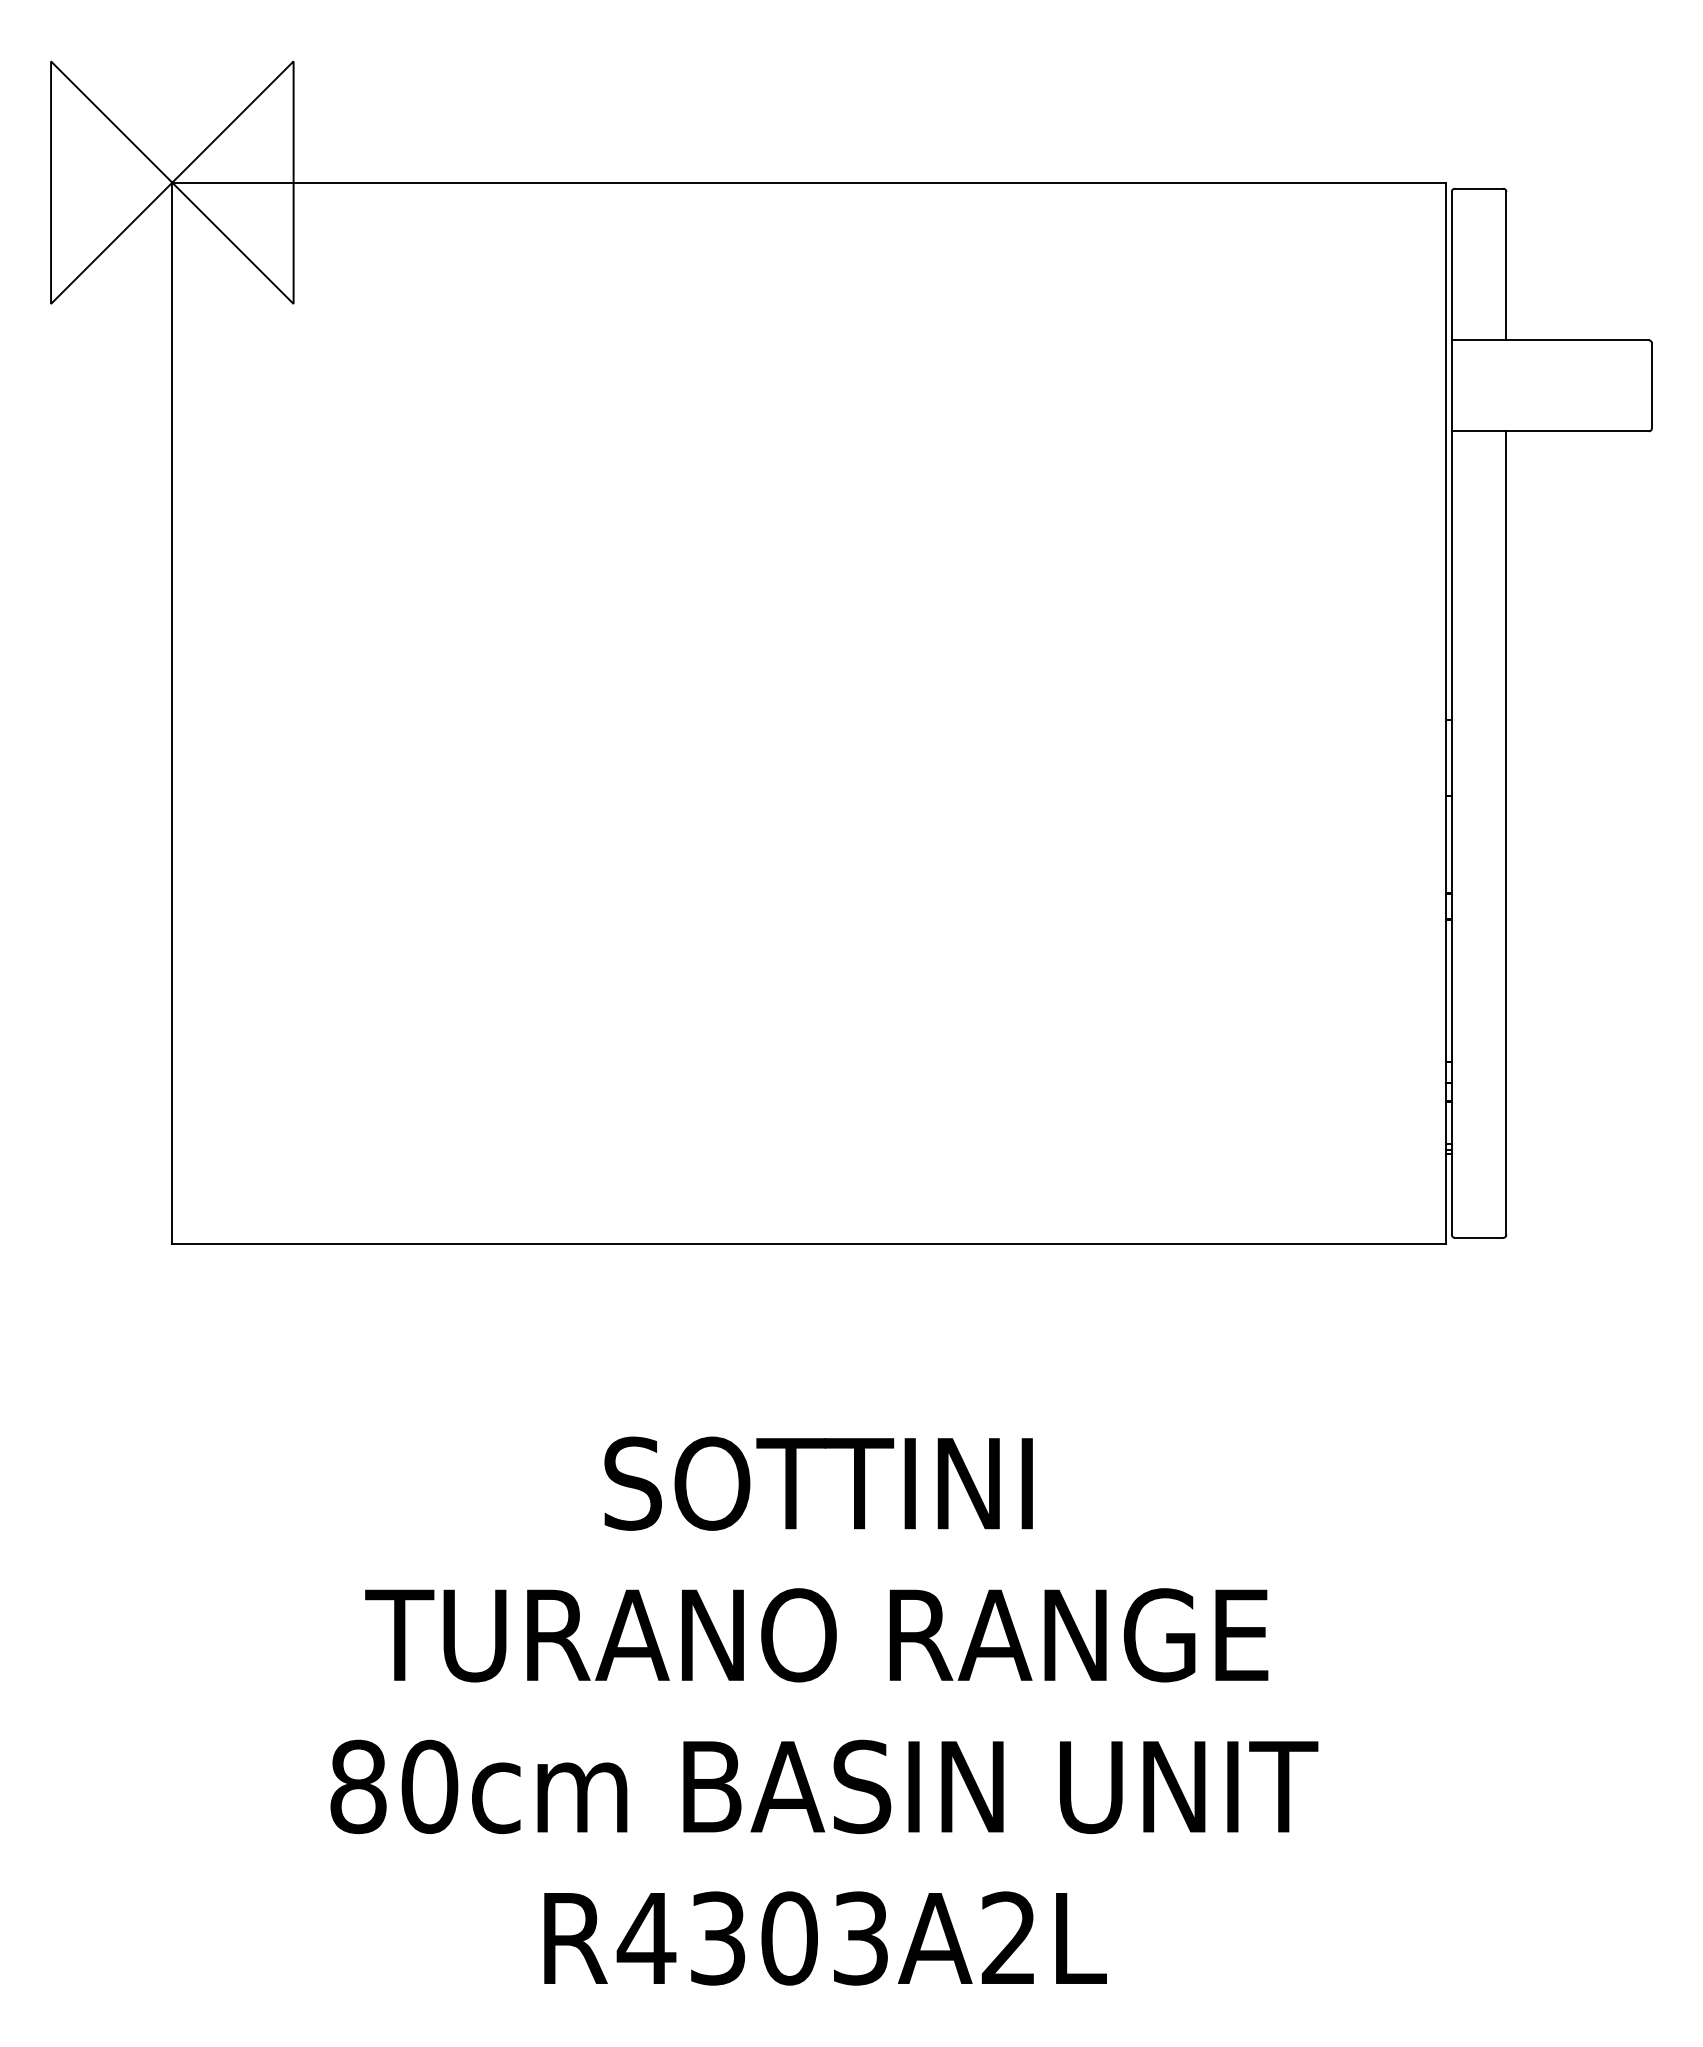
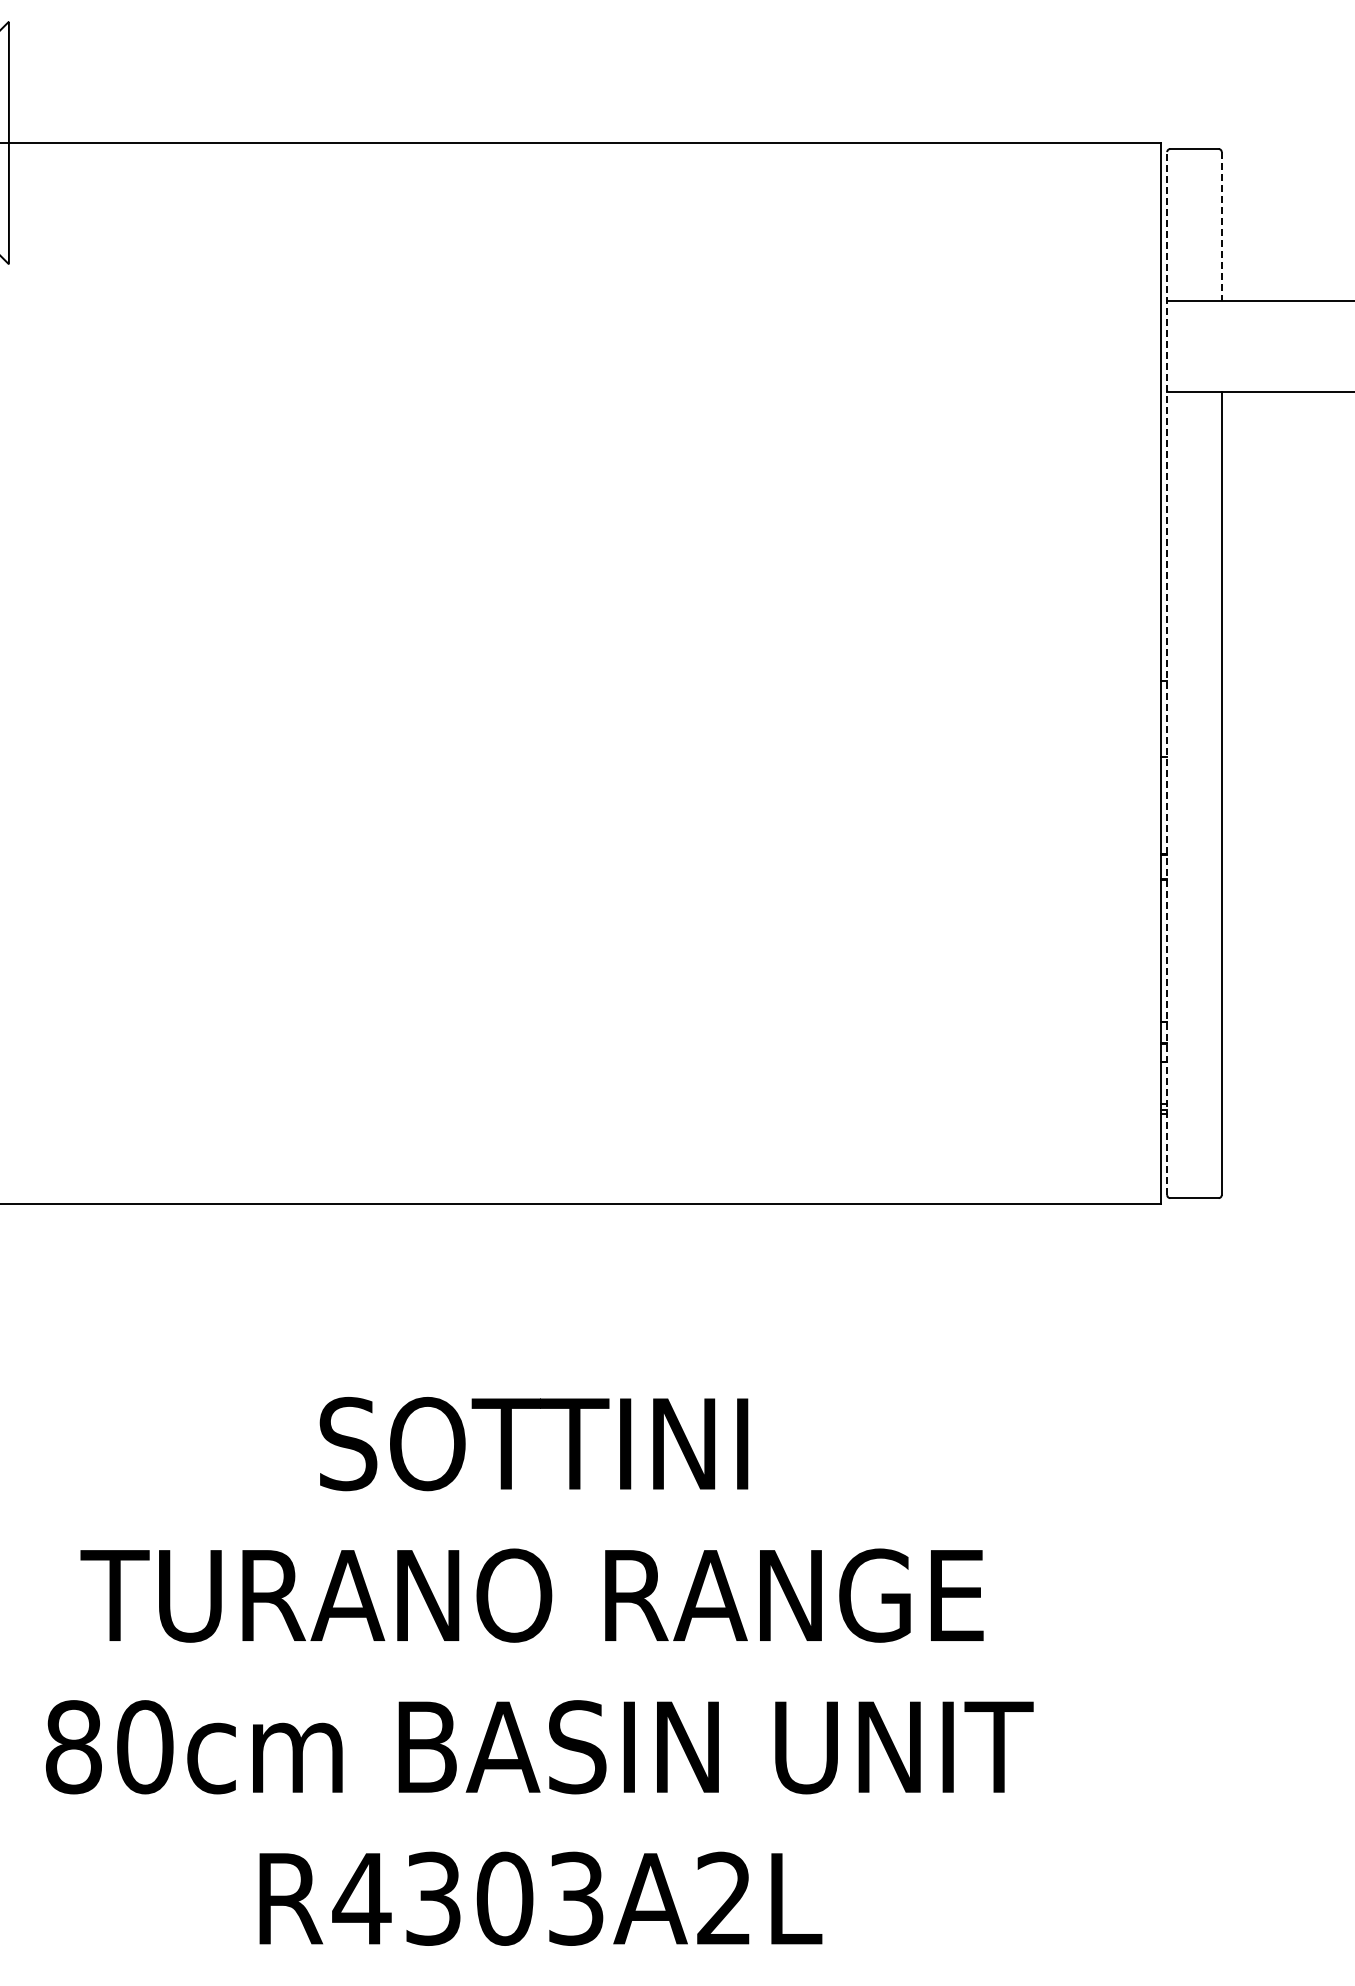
line: (1506, 266) -> (1221, 226), solid -> dashed
line: (1451, 713) -> (1166, 673), solid -> dashed

